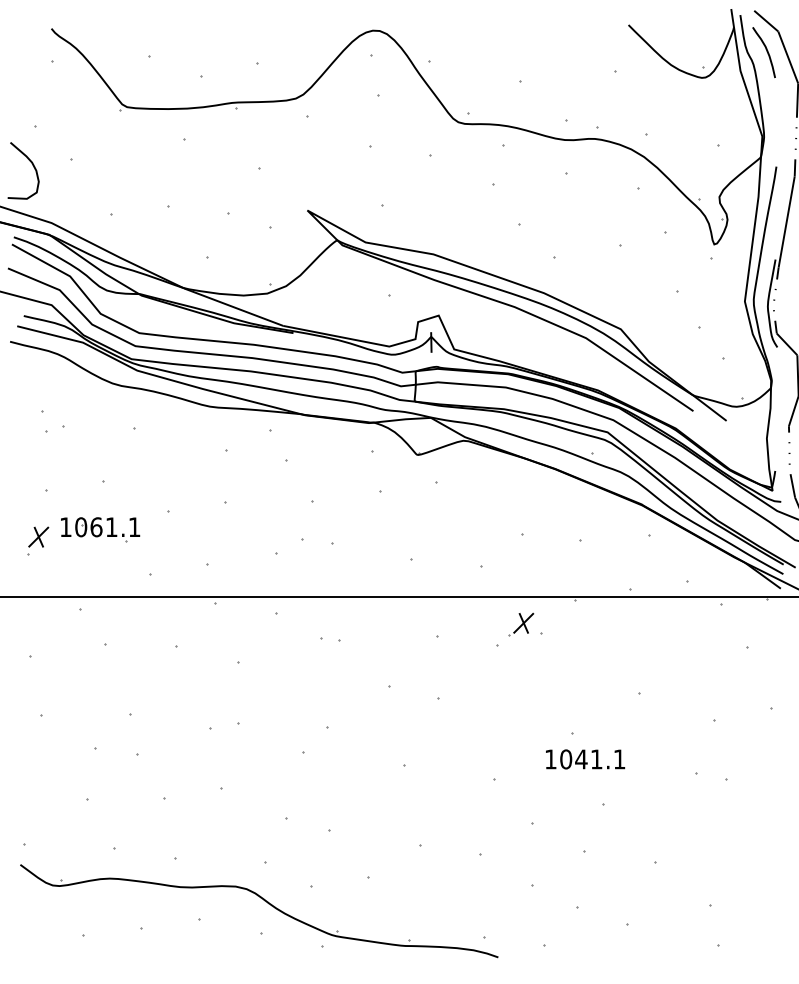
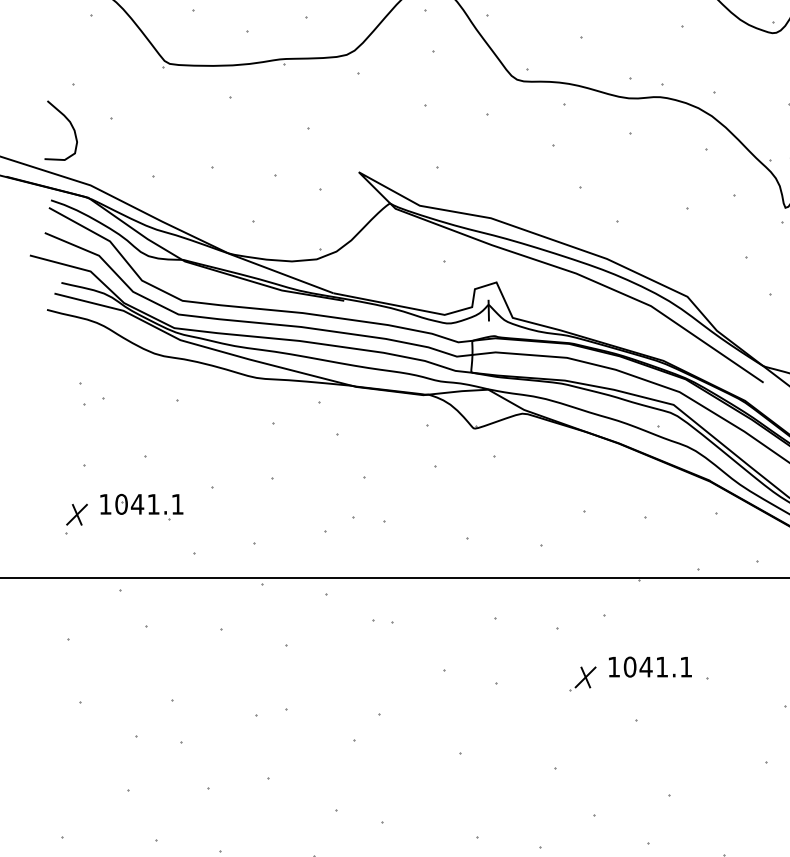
text: (96, 527) -> (137, 504), 1061.1 -> 1041.1
part: (521, 624) -> (583, 678), moved
text: (585, 759) -> (650, 667), moved

